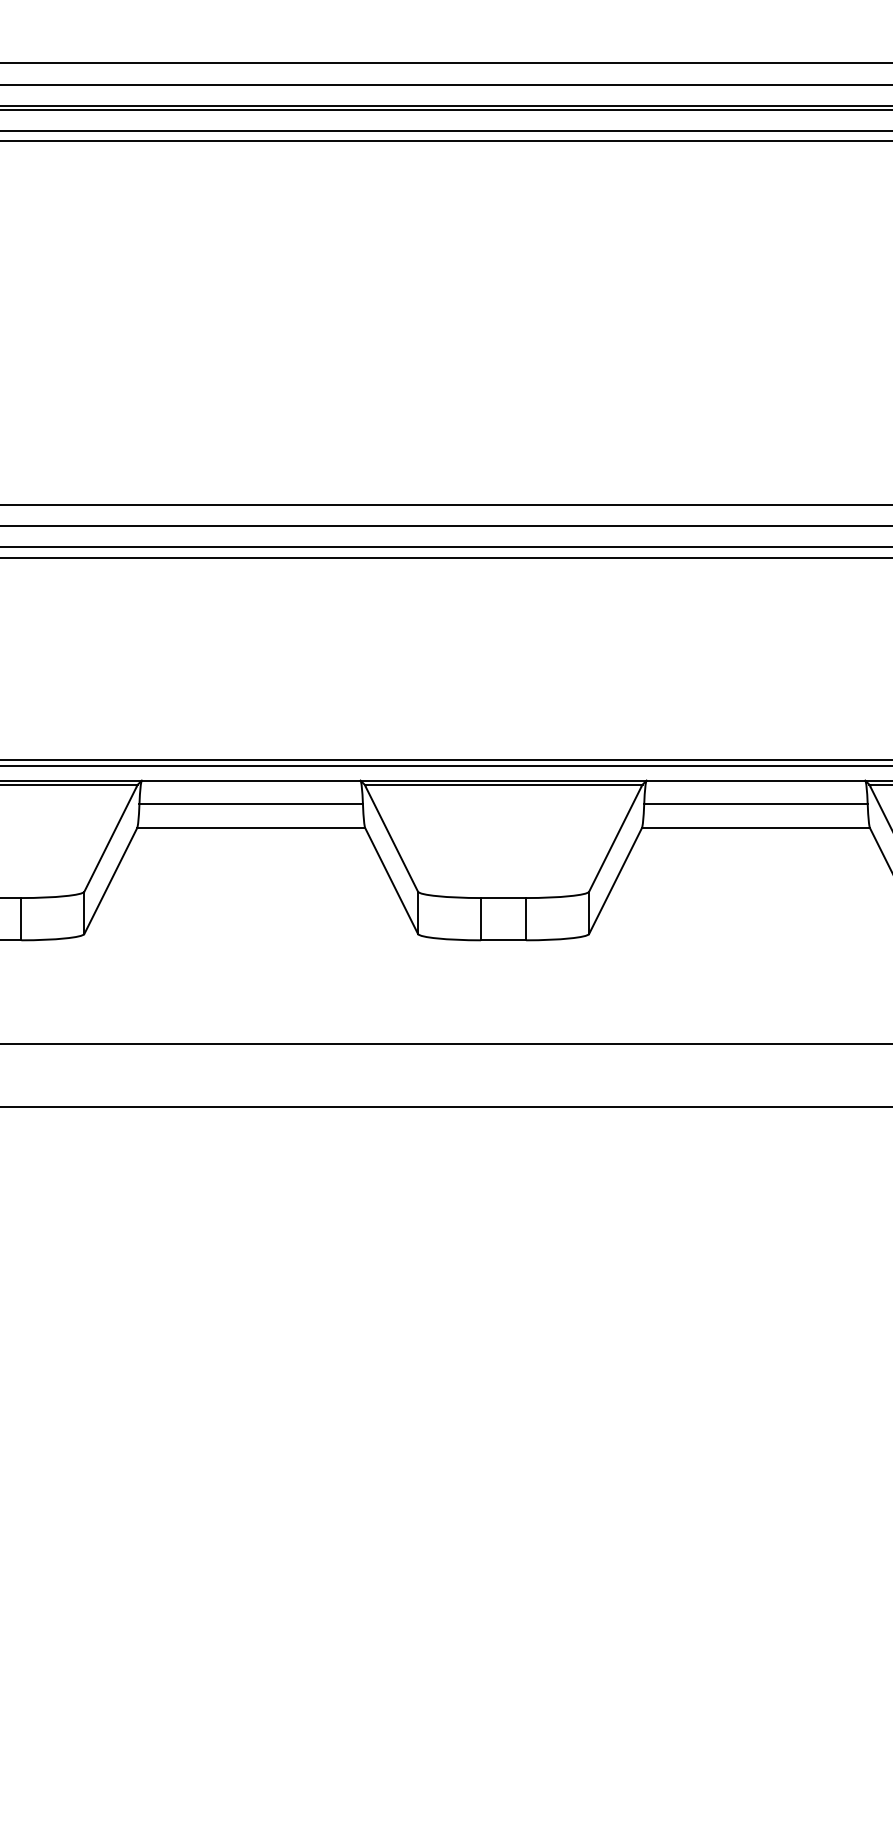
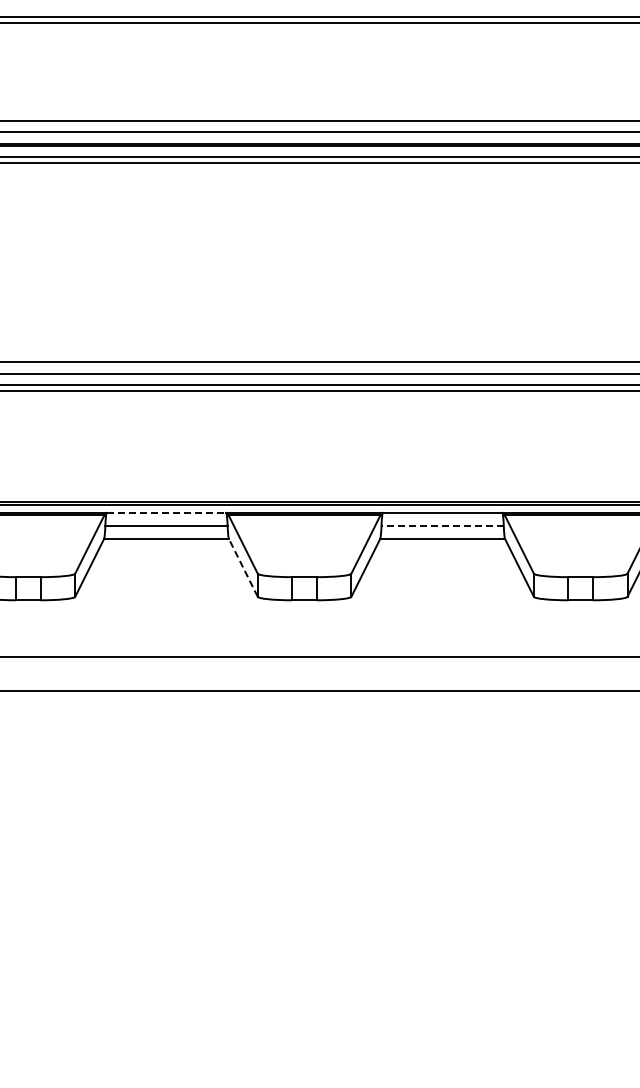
line: (251, 779) -> (166, 512), solid -> dashed
line: (755, 803) -> (442, 525), solid -> dashed
line: (391, 880) -> (243, 567), solid -> dashed

